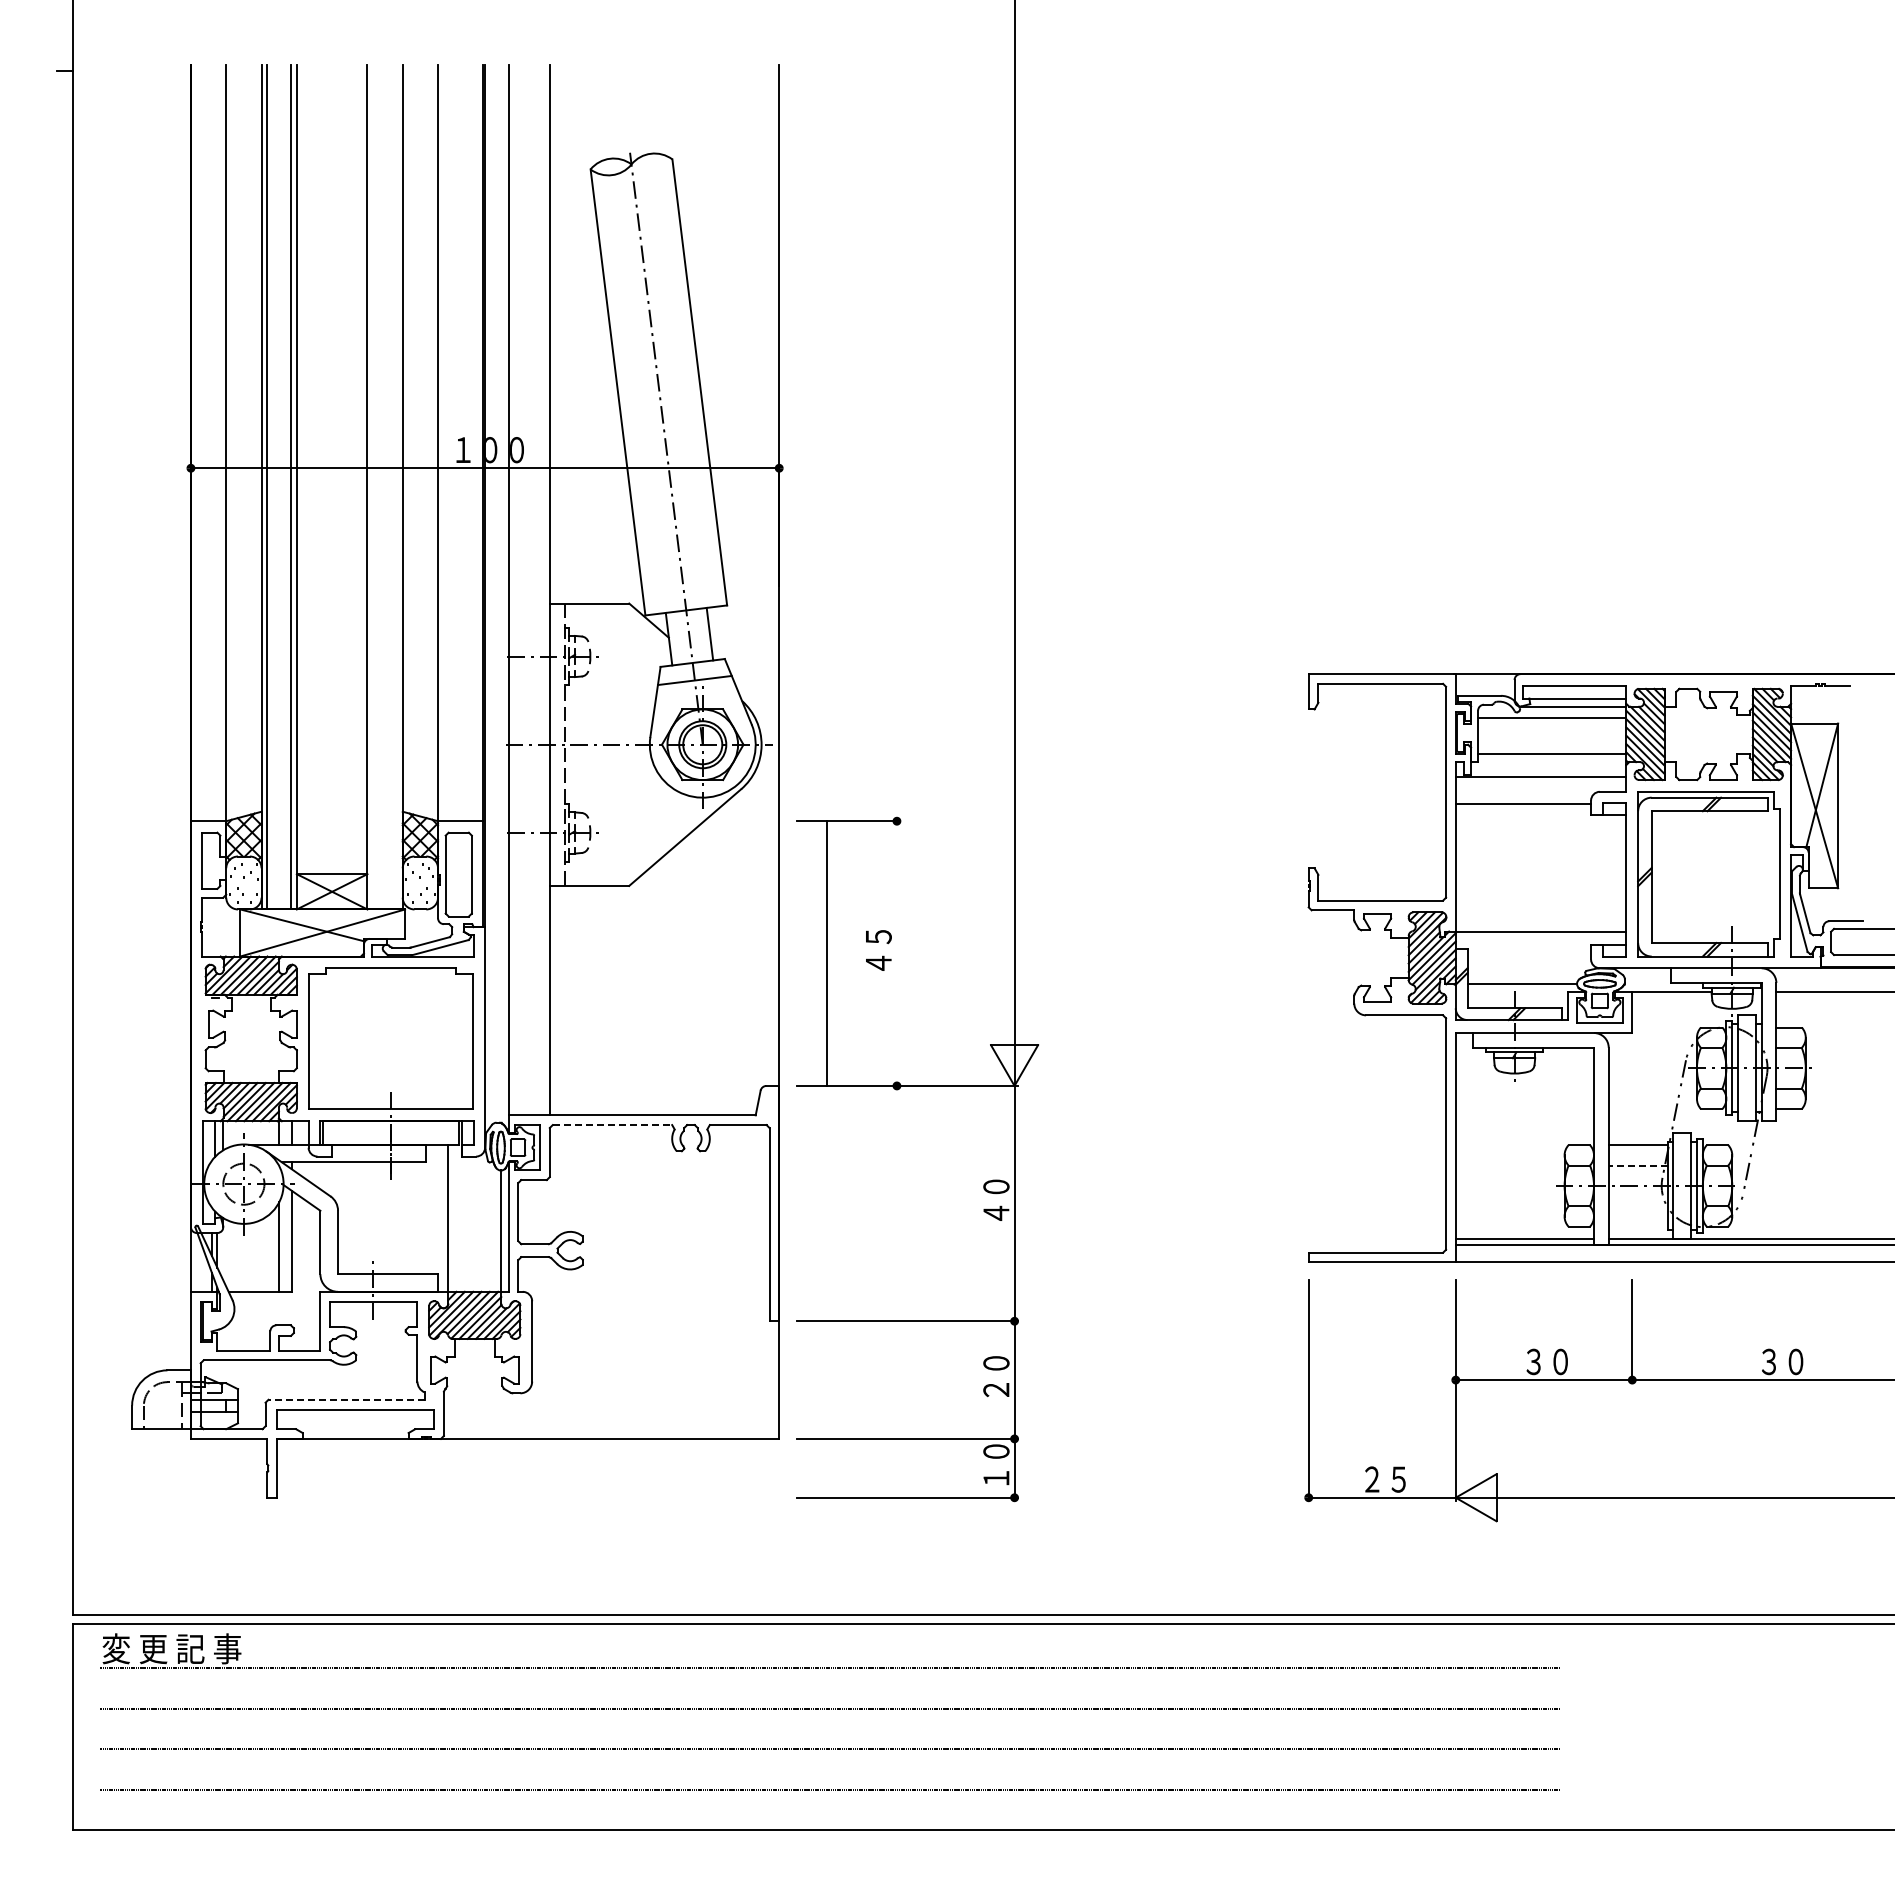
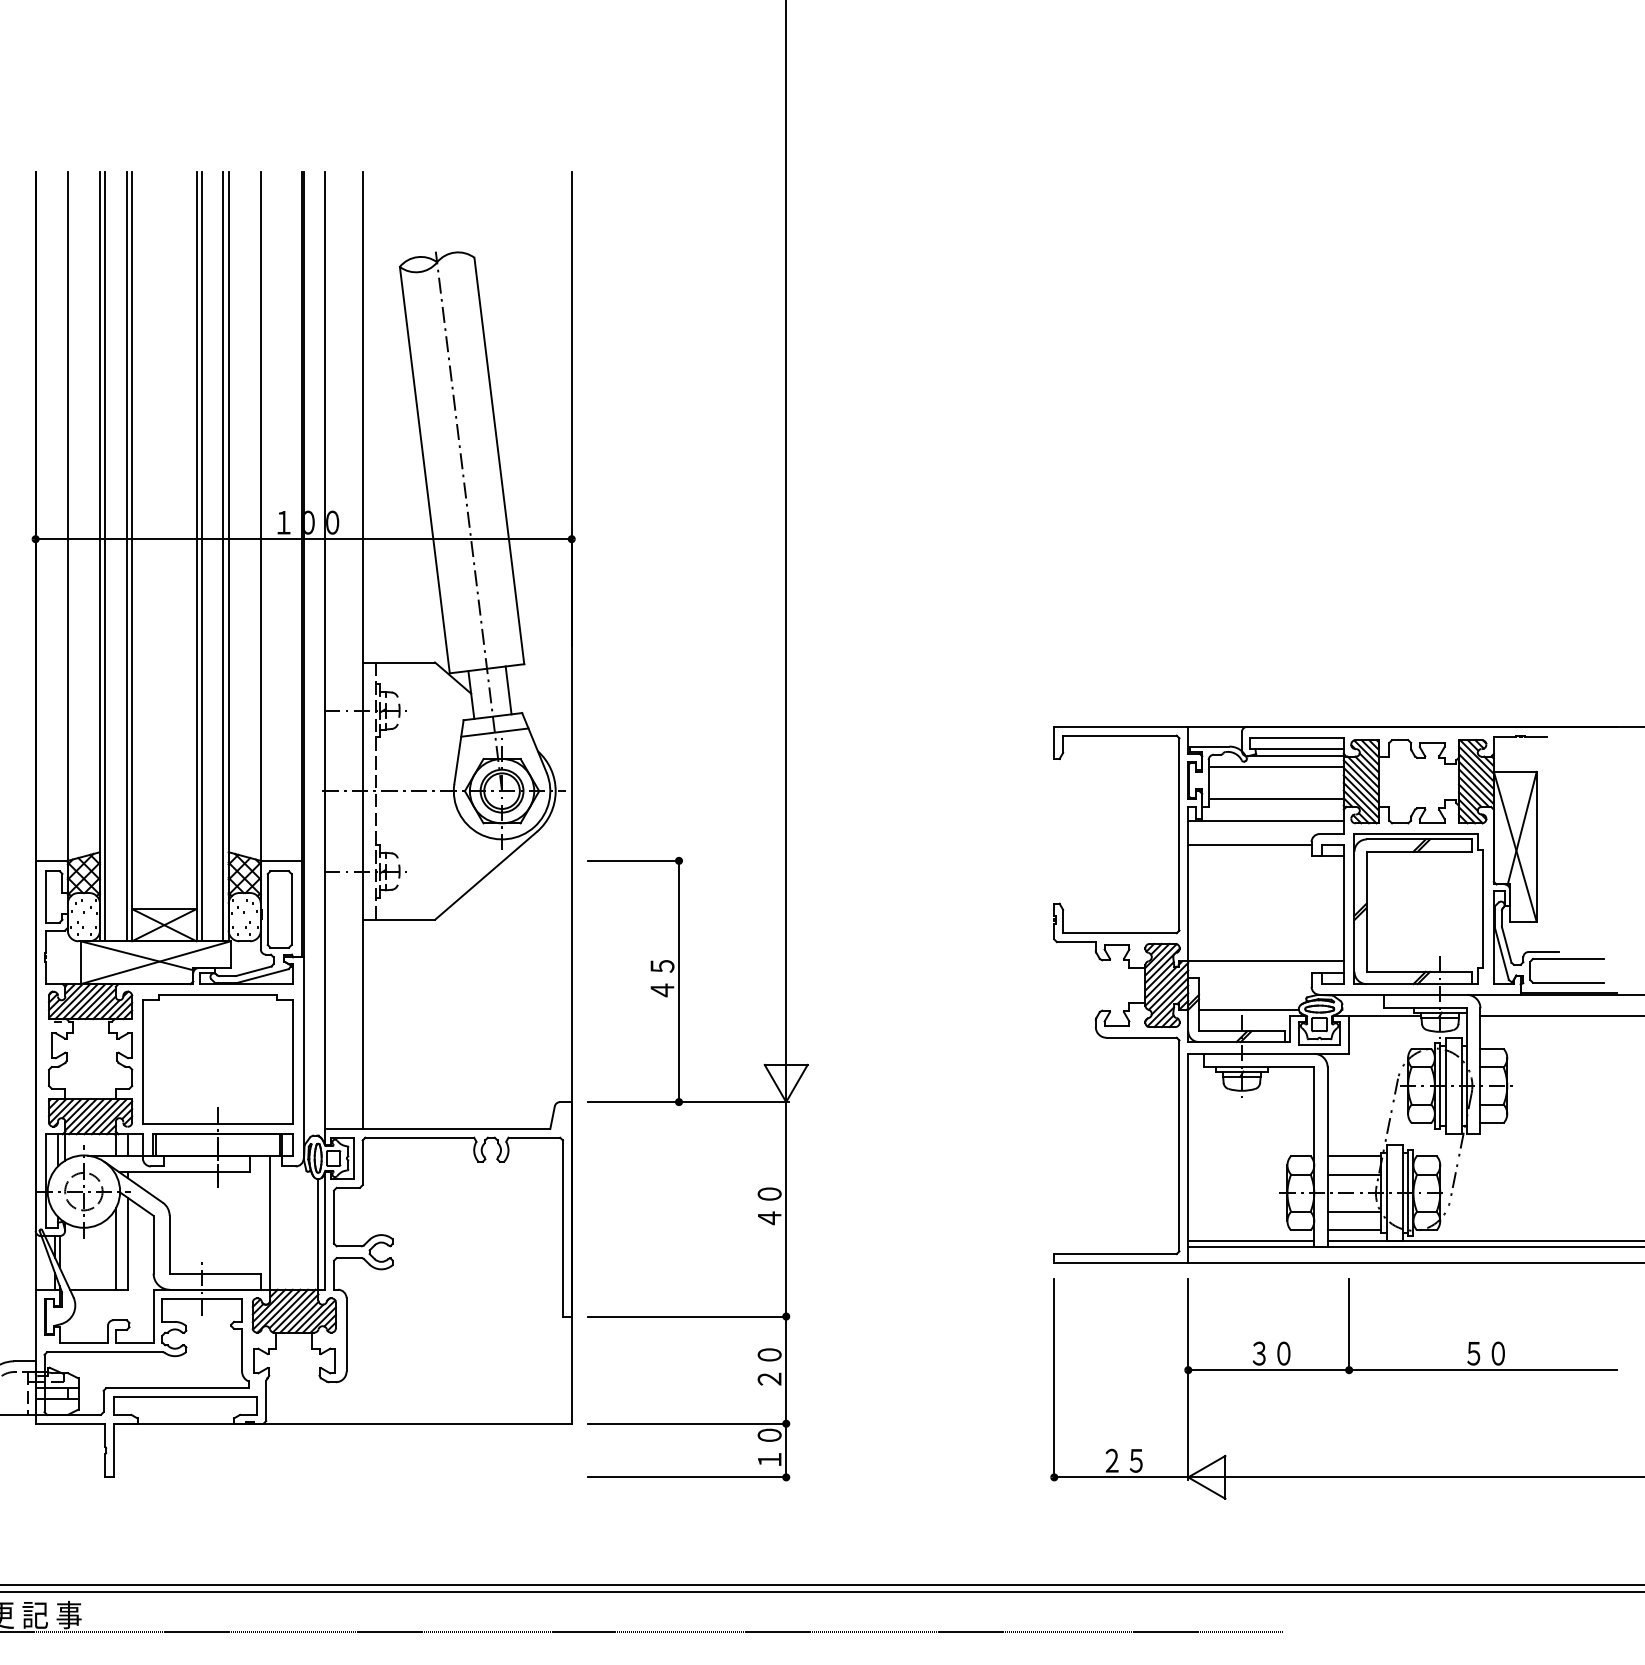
line: (373, 487) -> (202, 556), added
line: (396, 487) -> (222, 556), added
line: (826, 953) -> (678, 981), moved
line: (612, 1125) -> (419, 1138), dashed -> solid
line: (1637, 1165) -> (1353, 1174), dashed -> solid
line: (1637, 1206) -> (1353, 1211), added
line: (1637, 1226) -> (1353, 1230), added
text: (1768, 1361) -> (1473, 1353), ３０ -> ５０
line: (346, 1399) -> (177, 1387), dashed -> solid

